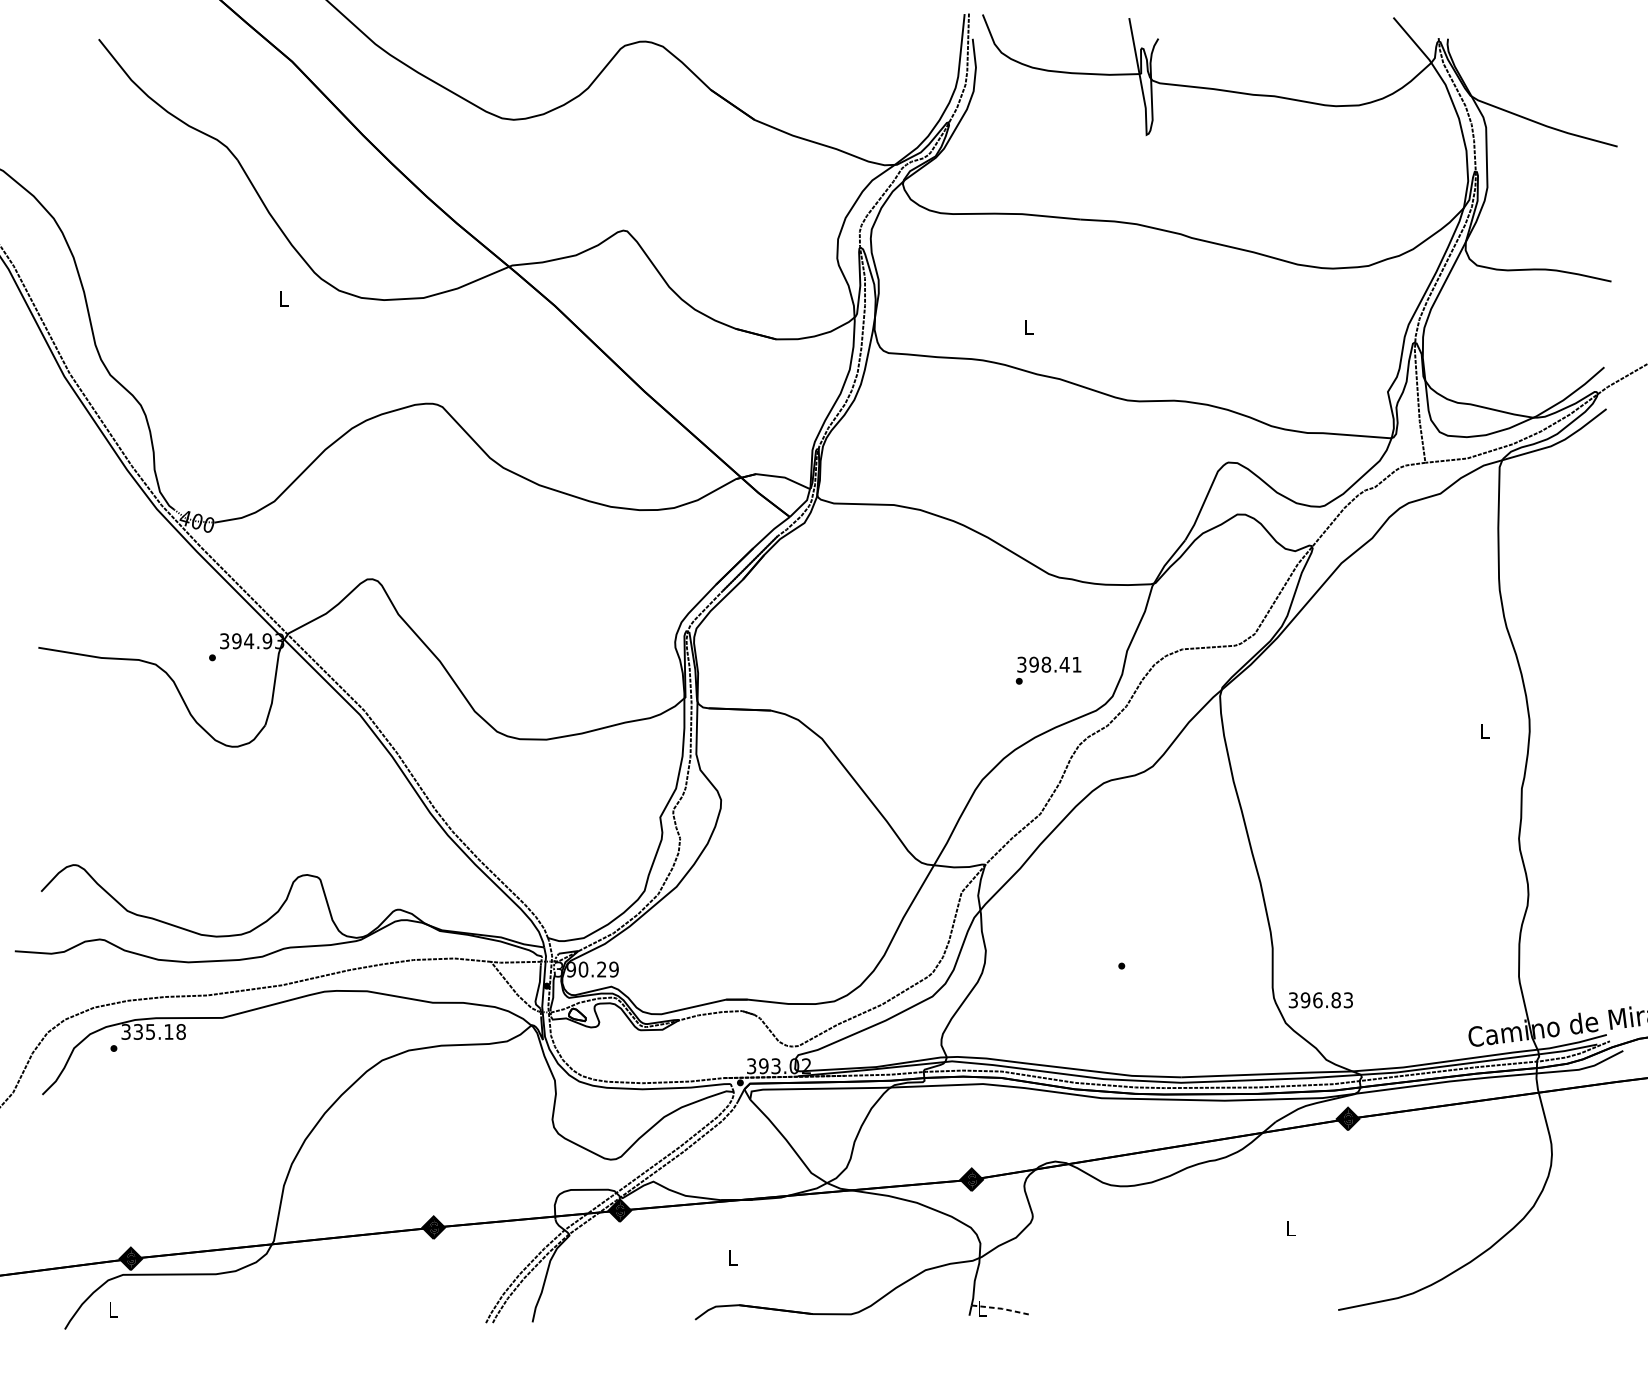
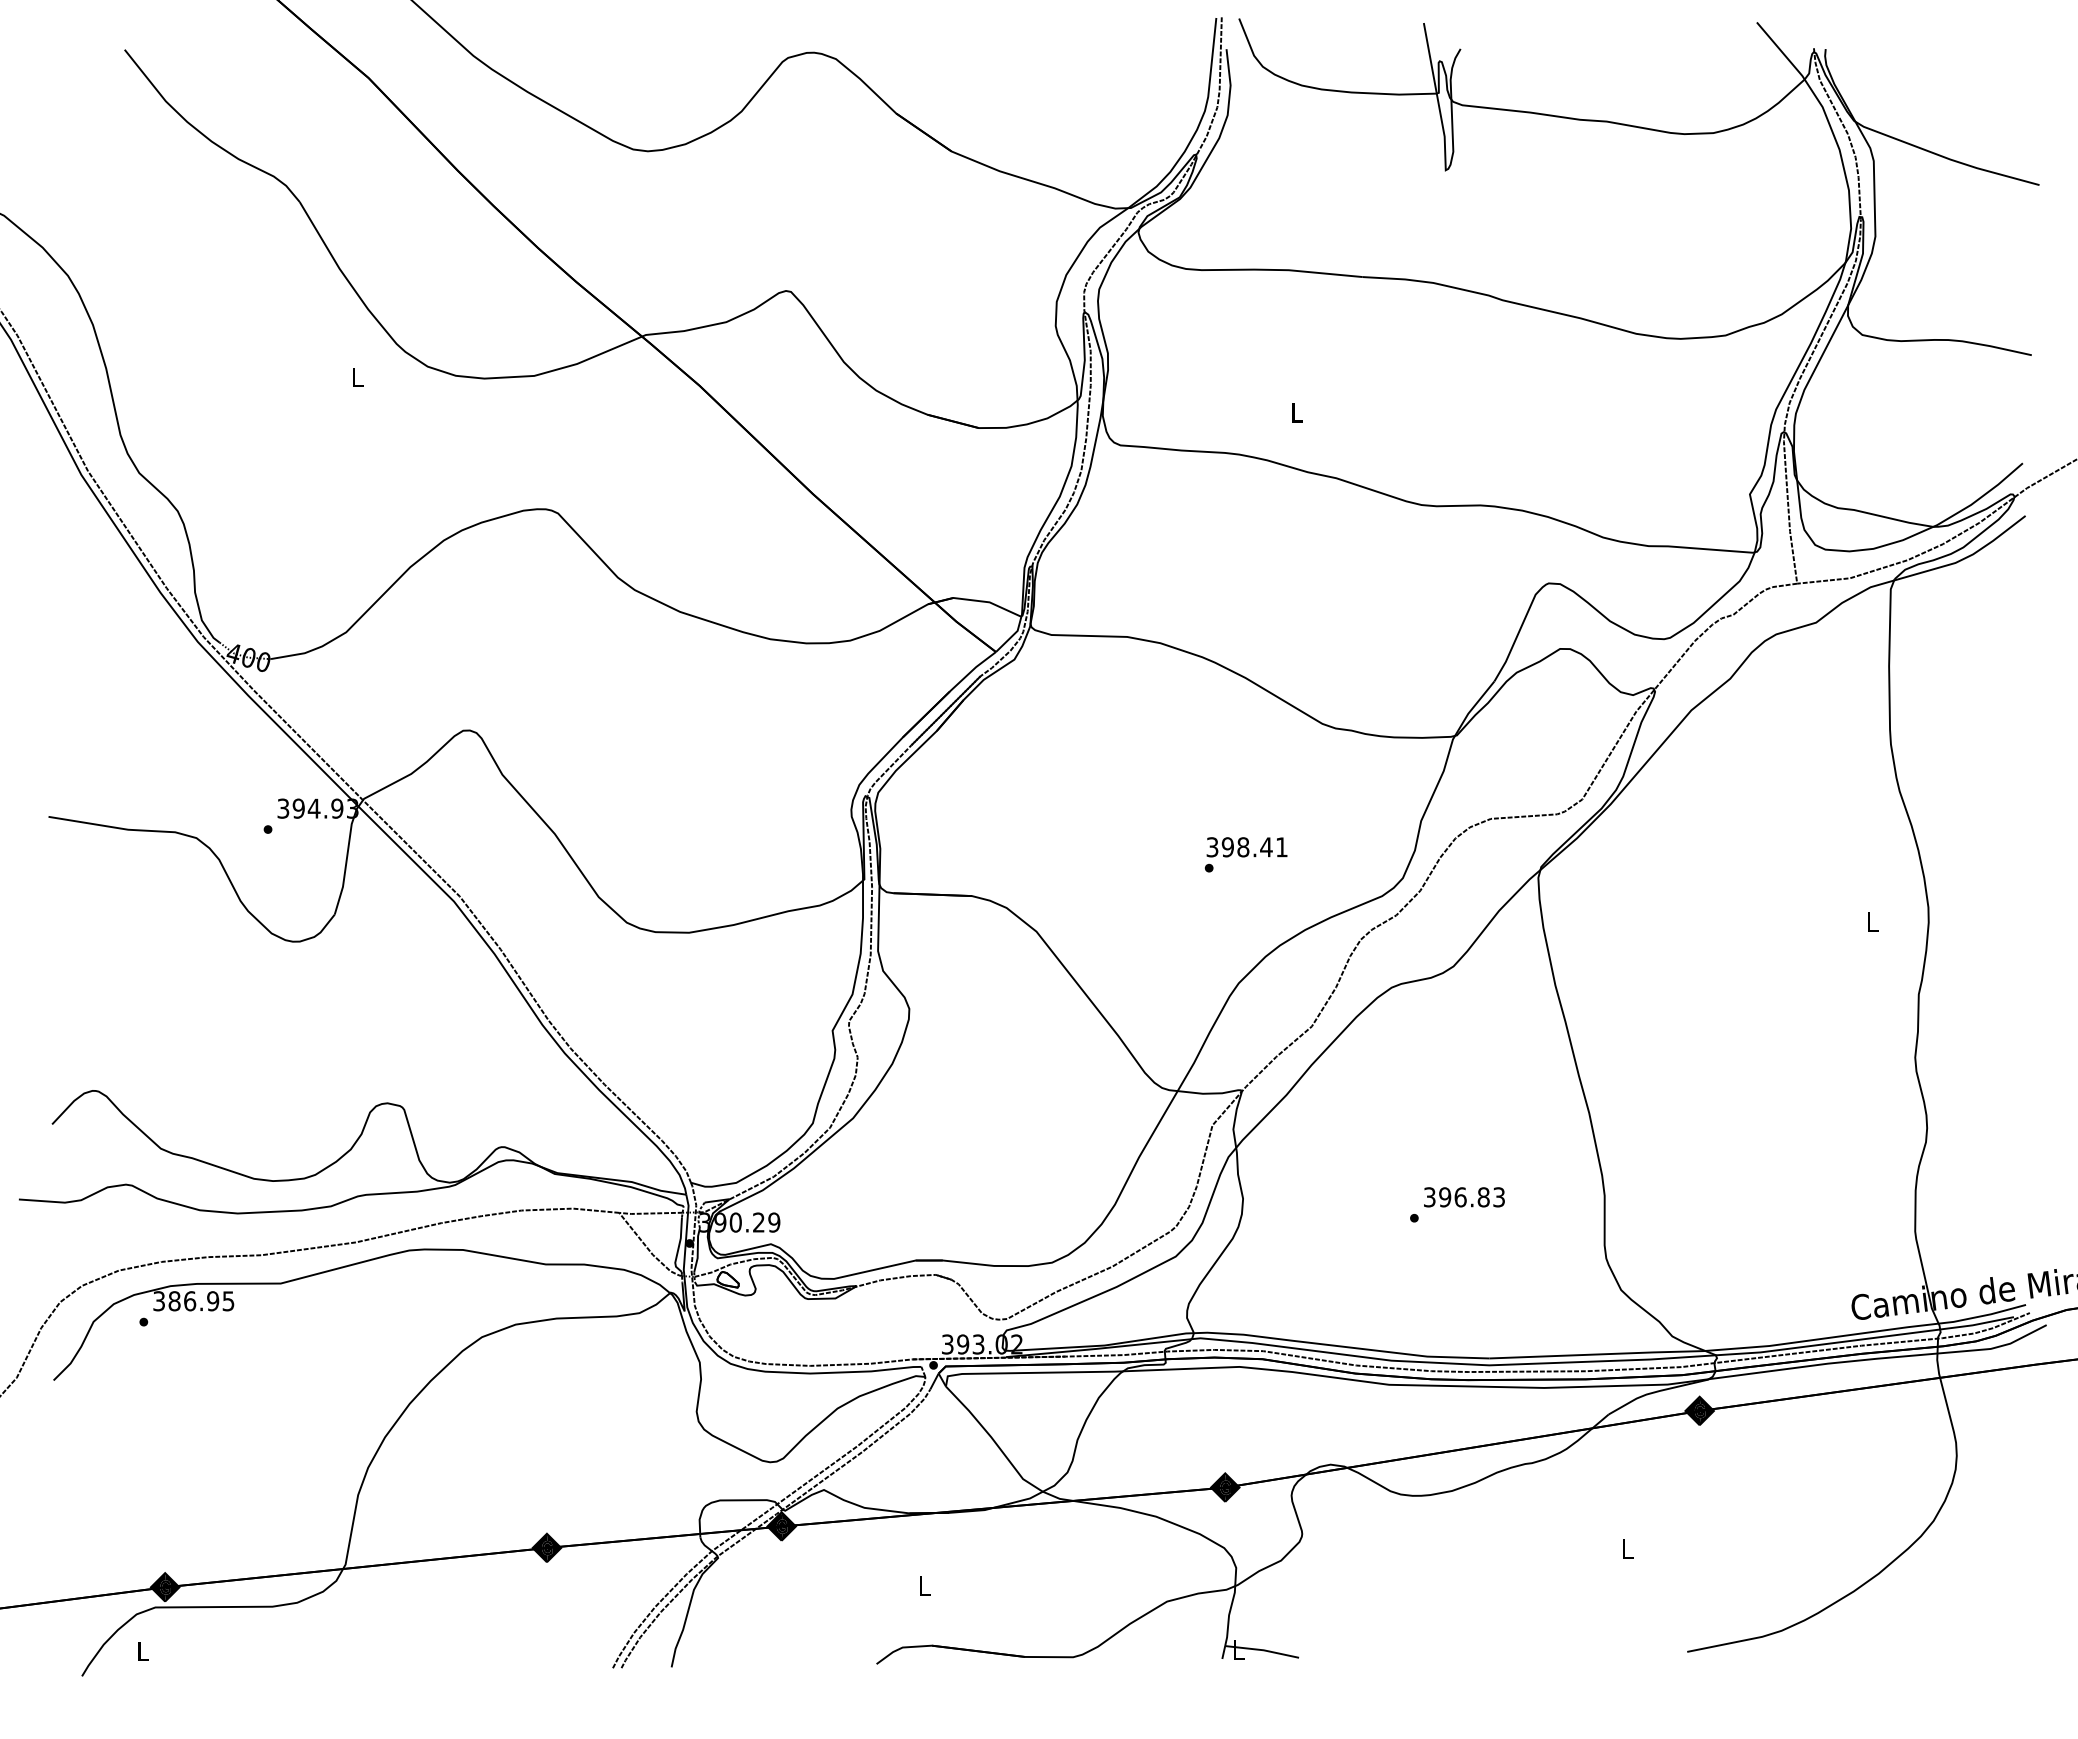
text: (1048, 670) -> (1245, 854), moved
text: (1320, 1000) -> (1464, 1197), moved
text: (159, 1032) -> (201, 1301), 335.18 -> 386.95
line: (1002, 1308) -> (1263, 1650), dashed -> solid

